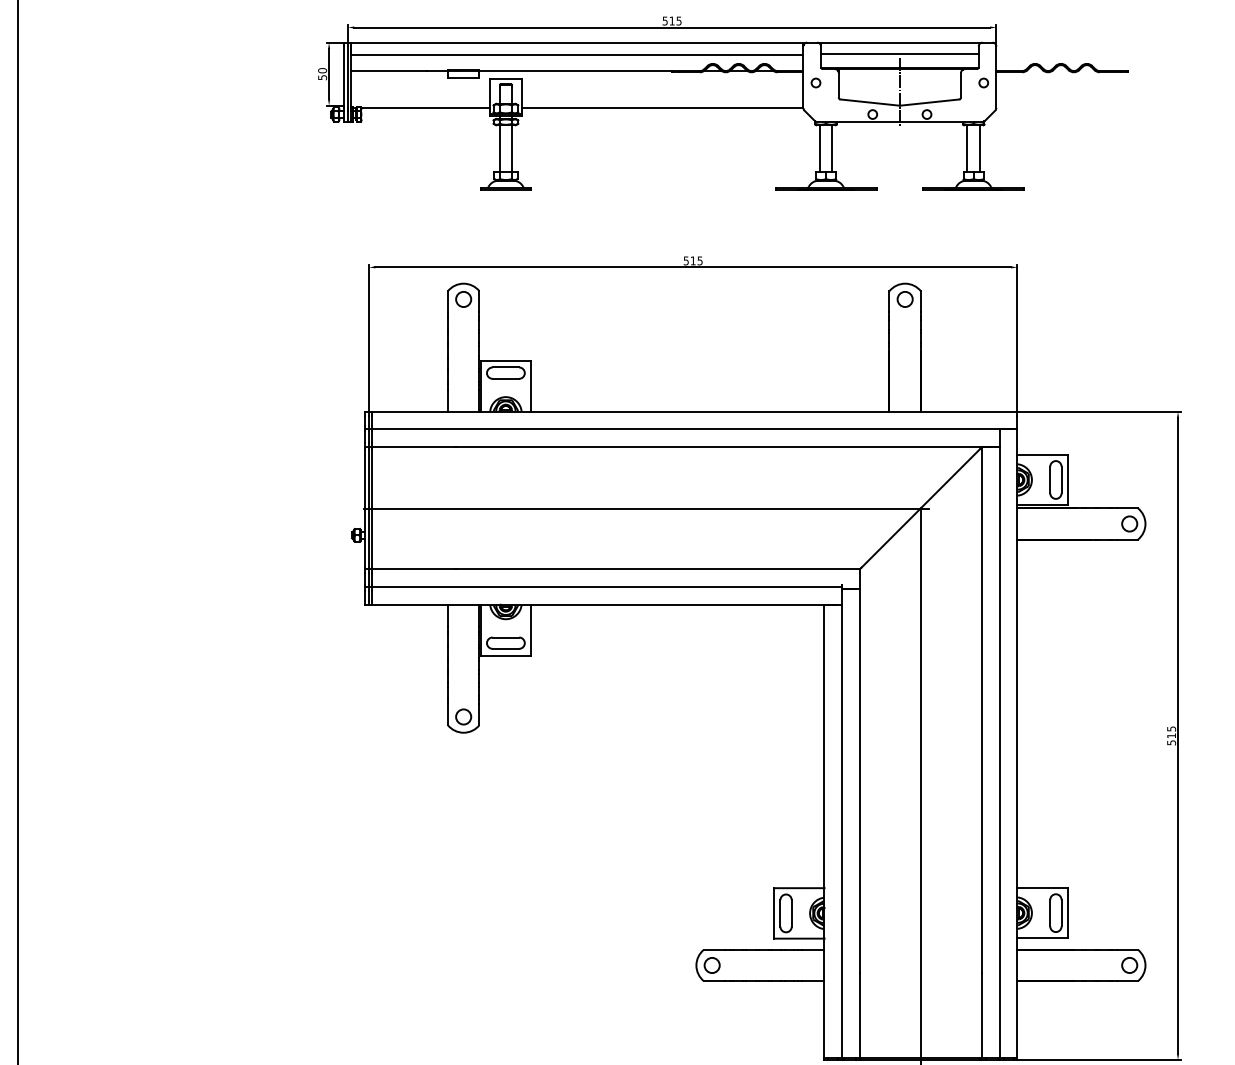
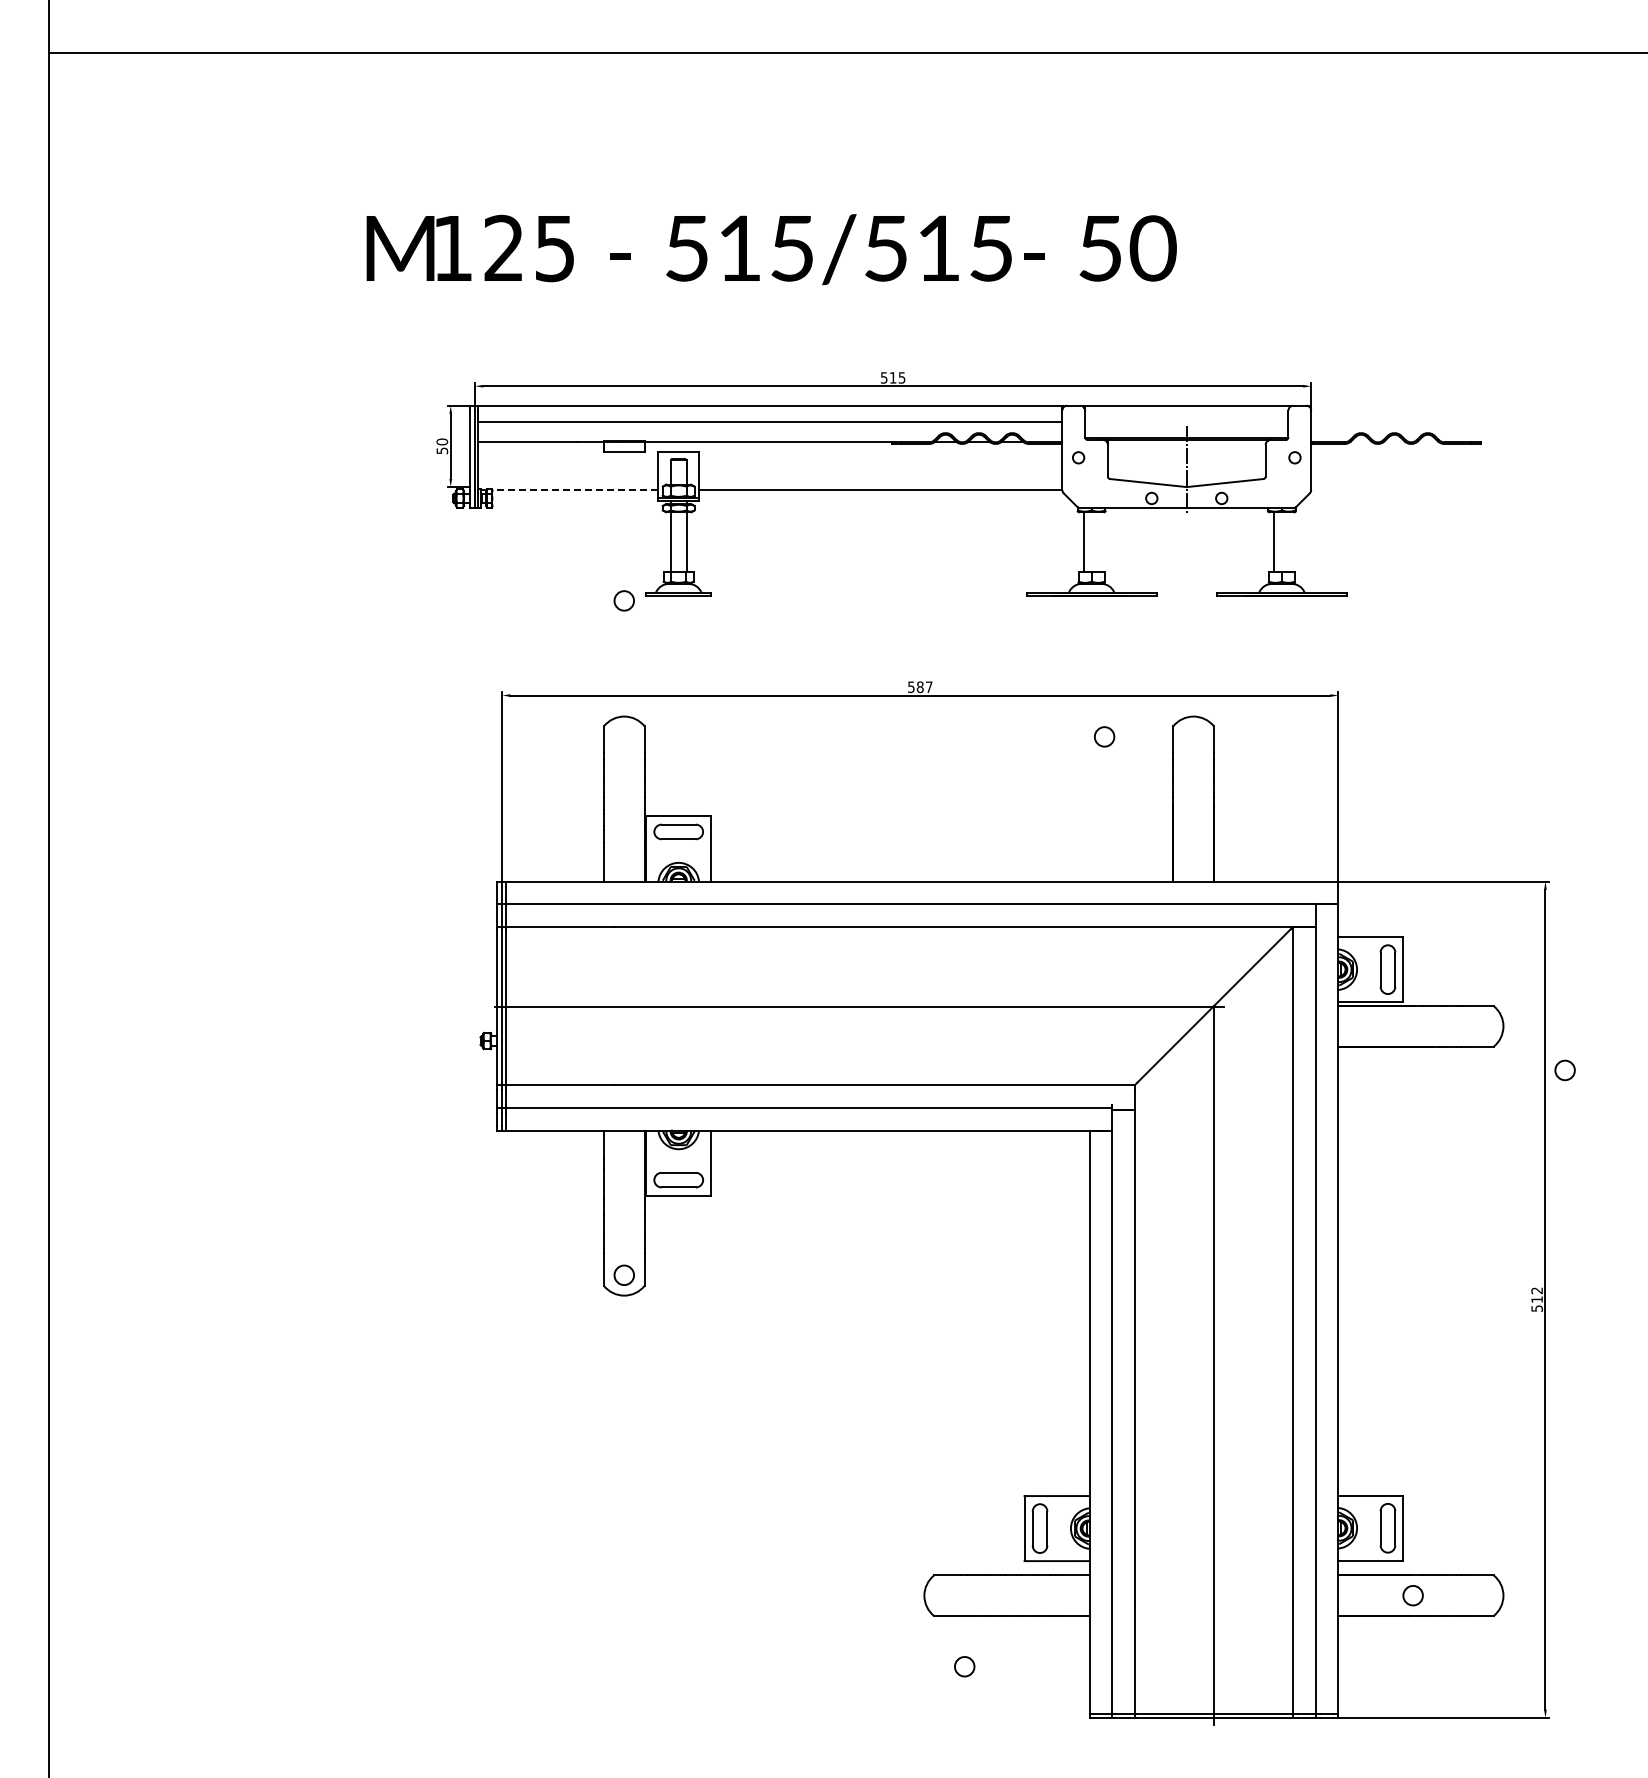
line: (899, 54) -> (1186, 420), removed
line: (425, 107) -> (574, 489), solid -> dashed
line: (832, 148) -> (1099, 542), removed
line: (980, 148) -> (1290, 542), removed
text: (696, 261) -> (924, 687), 515 -> 587
circle: (463, 299) -> (623, 600), moved
circle: (905, 299) -> (1104, 736), moved
circle: (1129, 524) -> (1564, 1070), moved
text: (1171, 728) -> (1536, 1290), 515 -> 512
circle: (712, 965) -> (964, 1666), moved
circle: (1129, 965) -> (1412, 1595), moved

